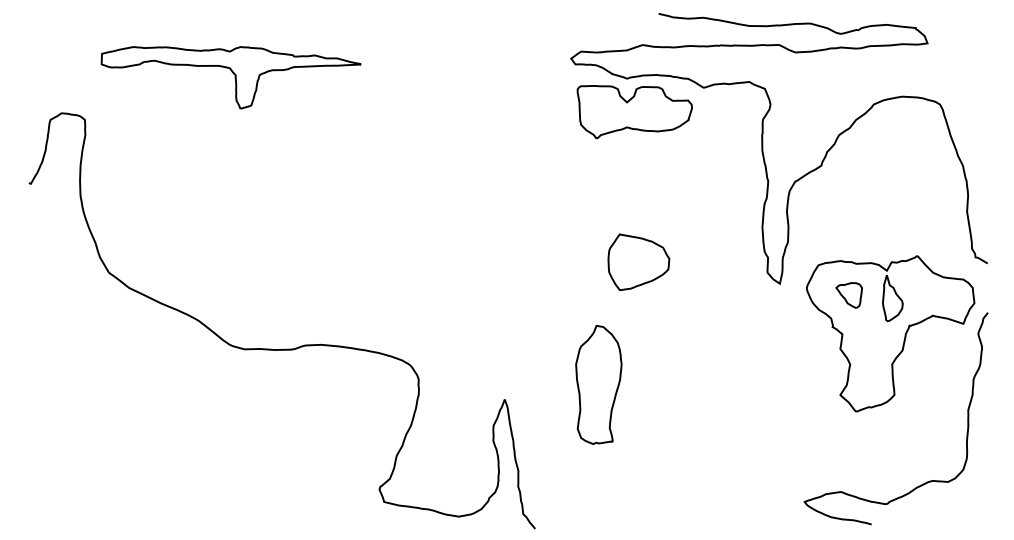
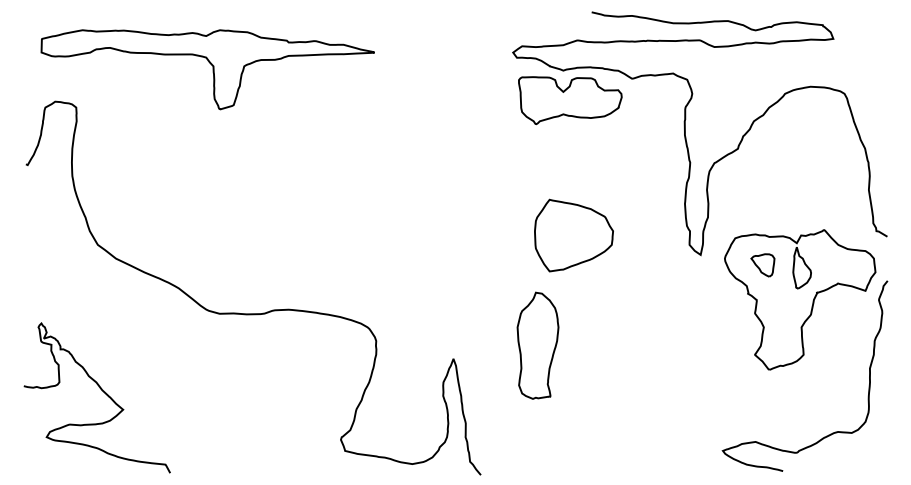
part: (230, 77) -> (207, 69), size x1.43
part: (638, 262) -> (573, 235), size x1.43
curve: (114, 435) -> (102, 391), added

